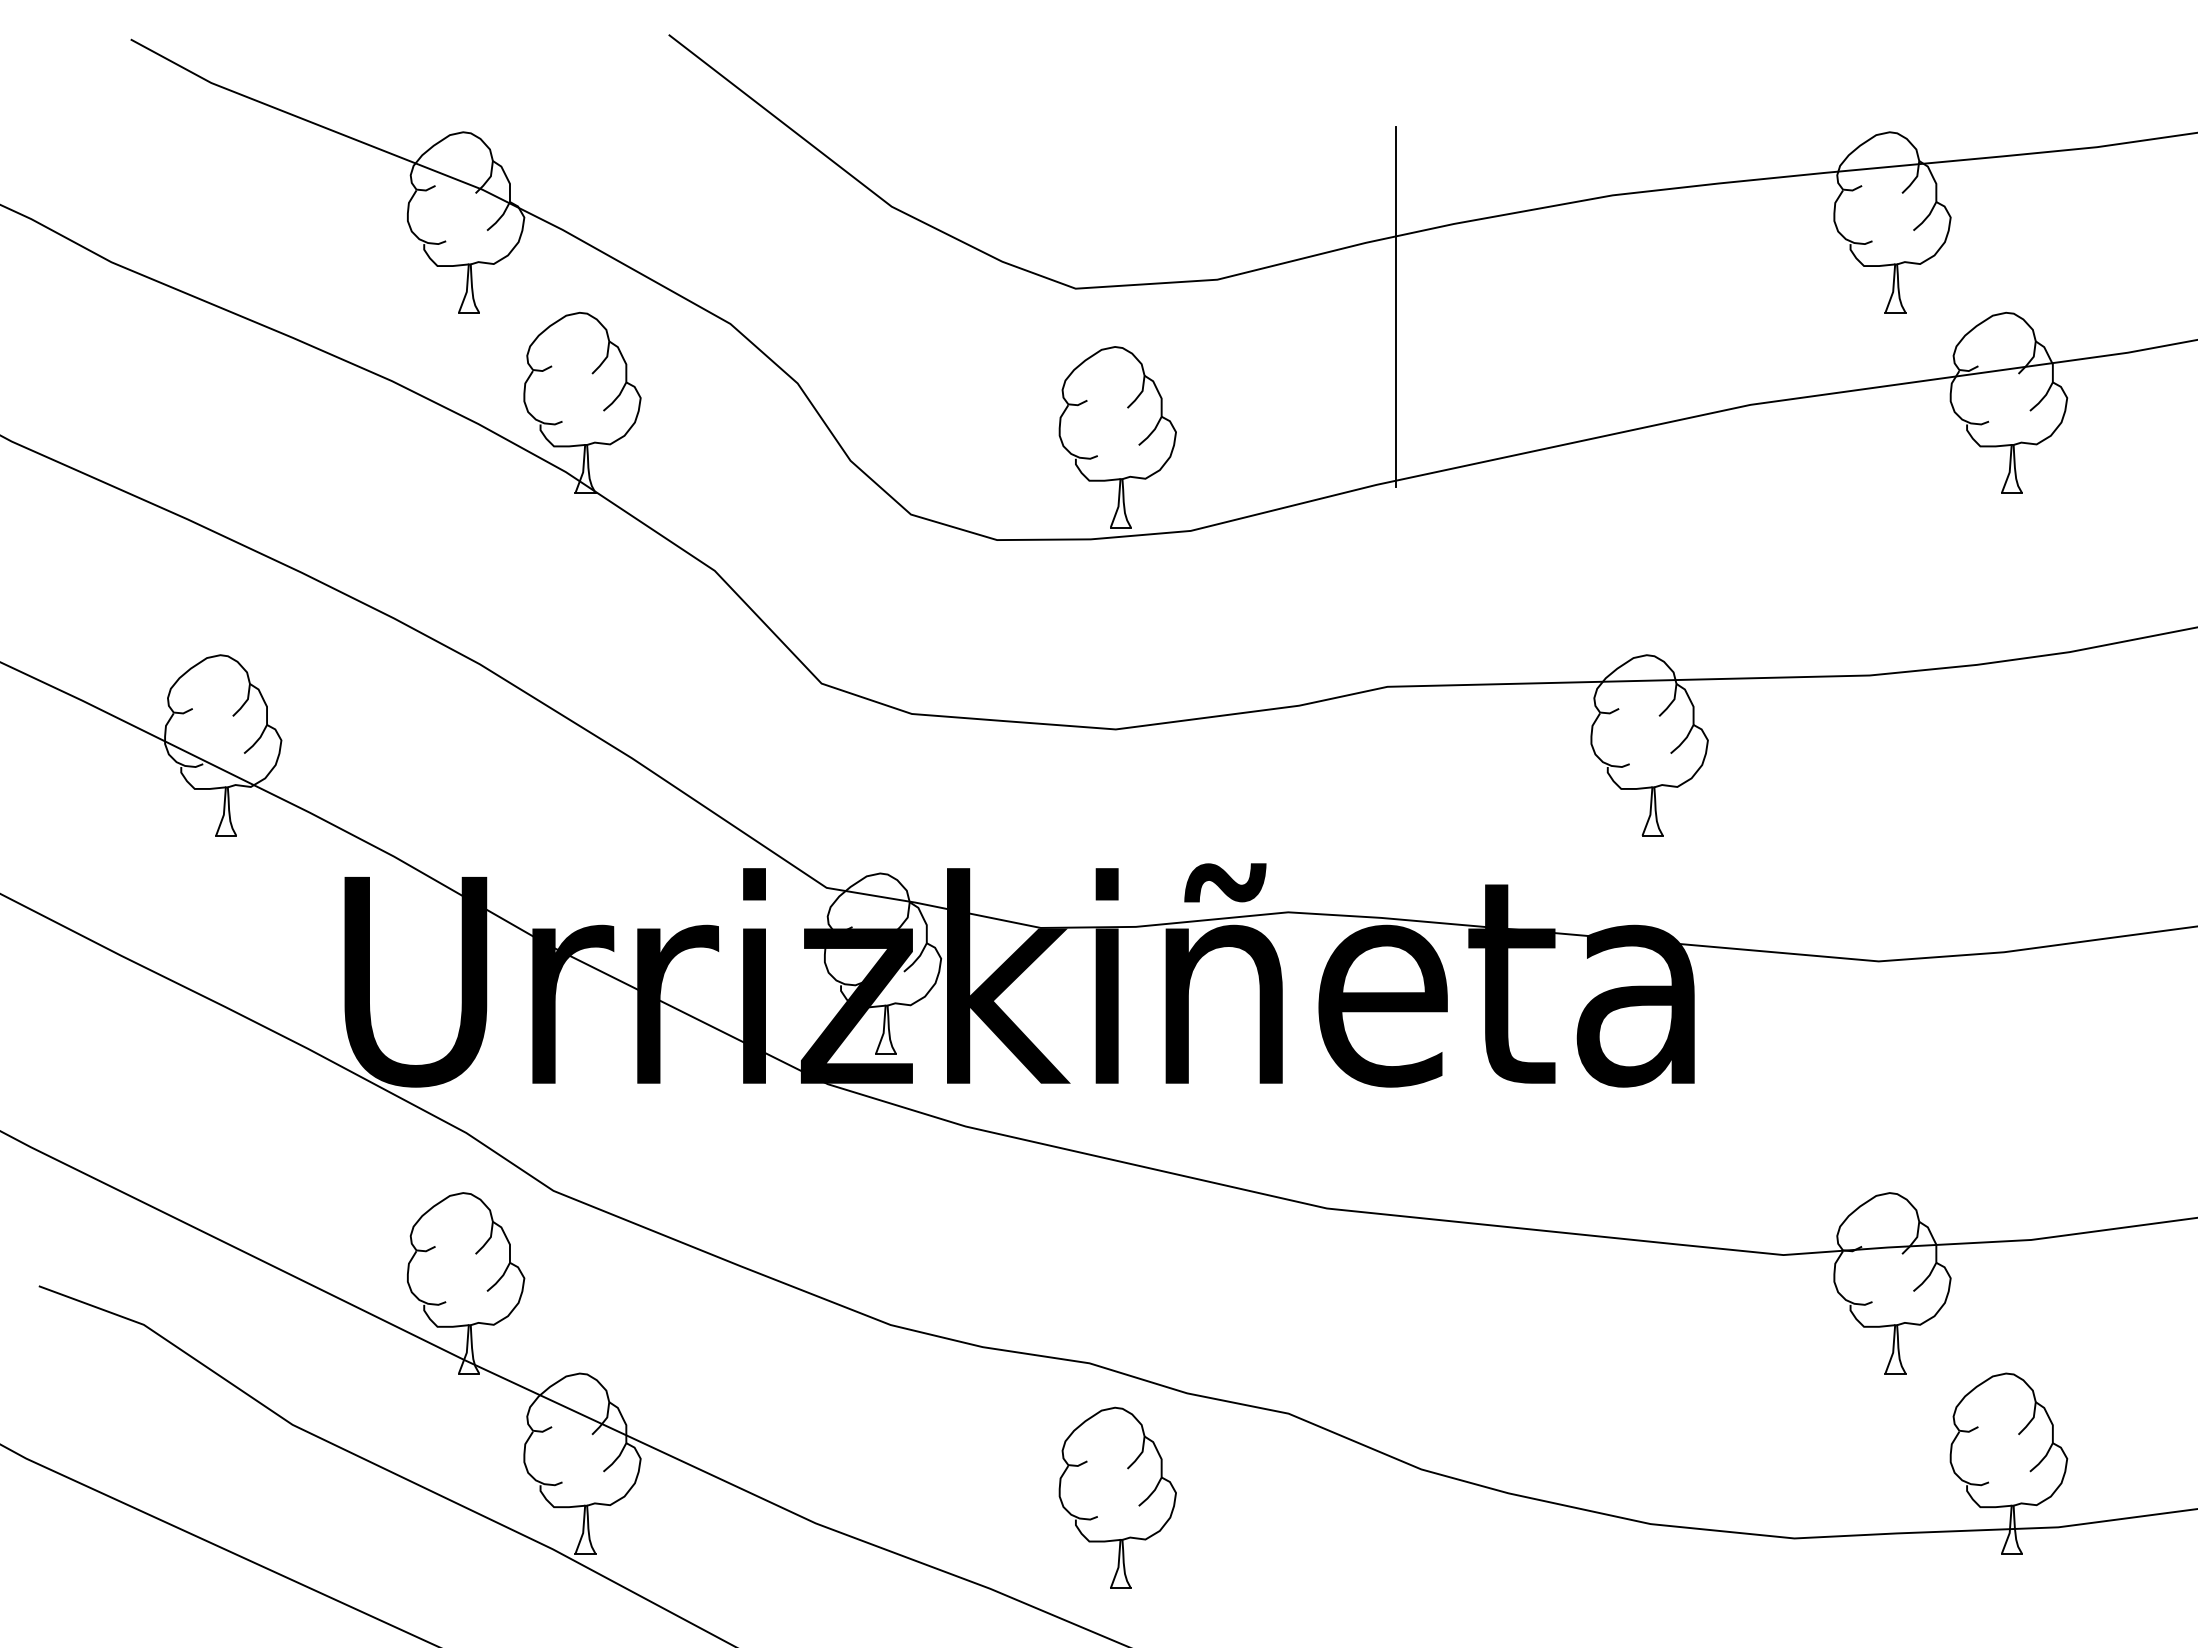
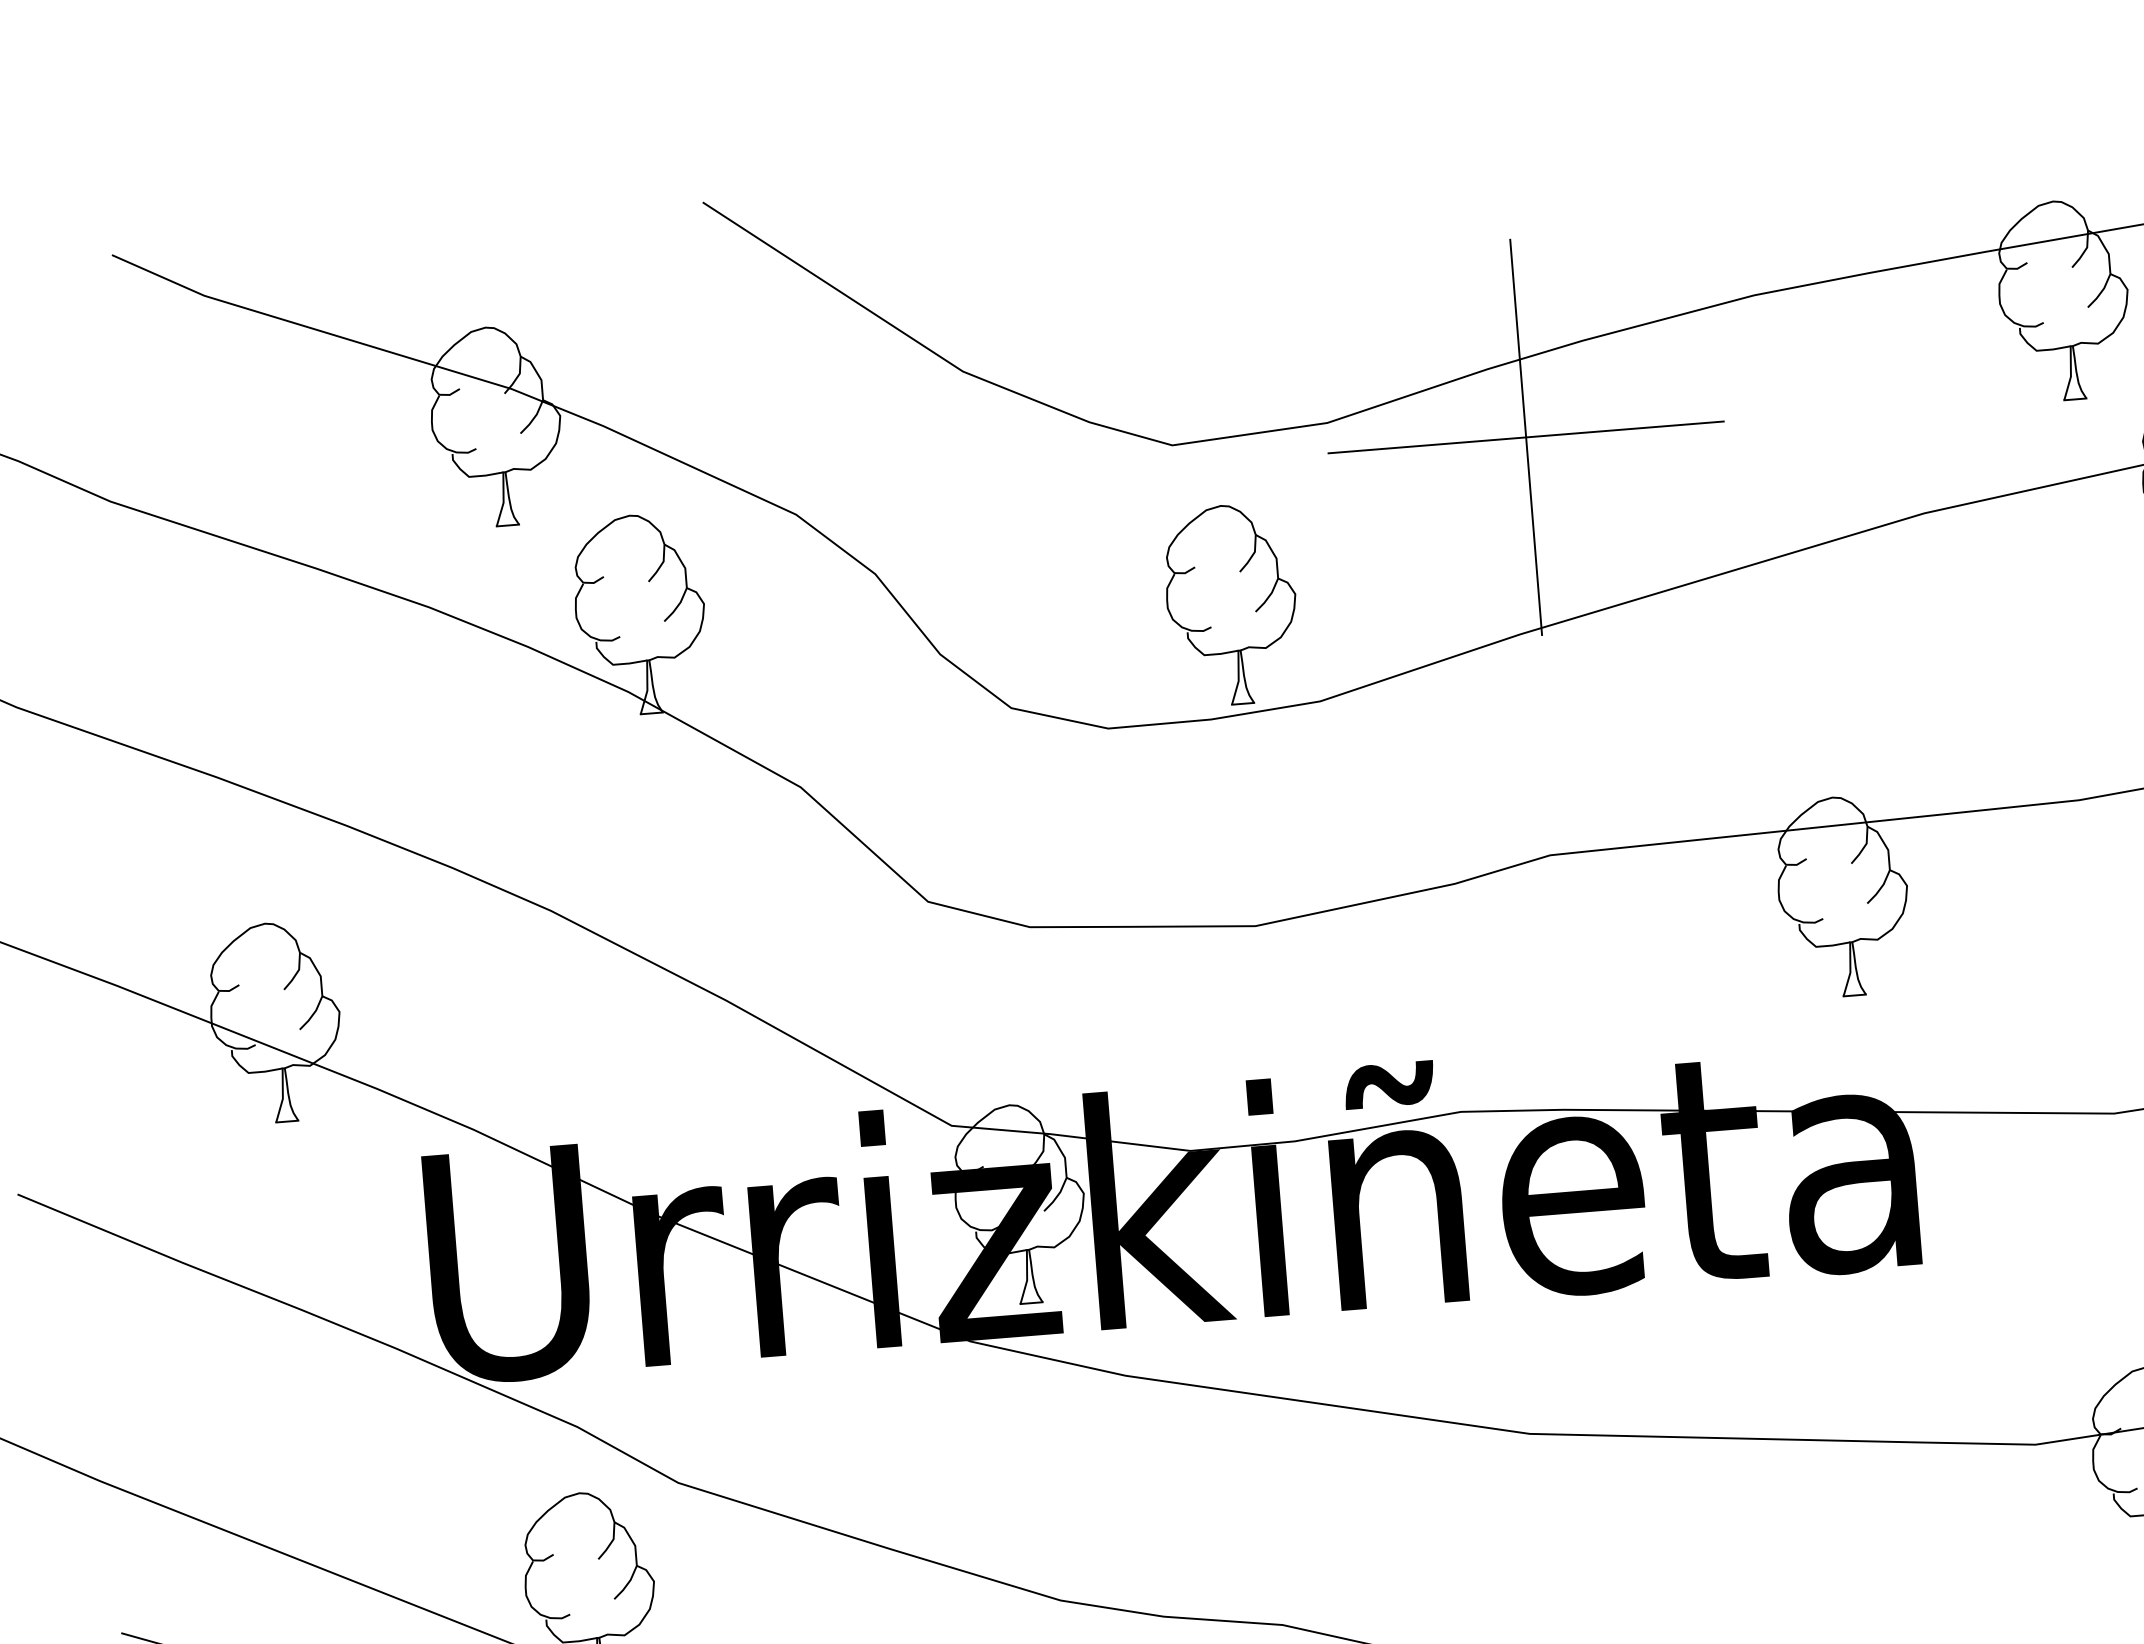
line: (1395, 307) -> (1525, 437), added

